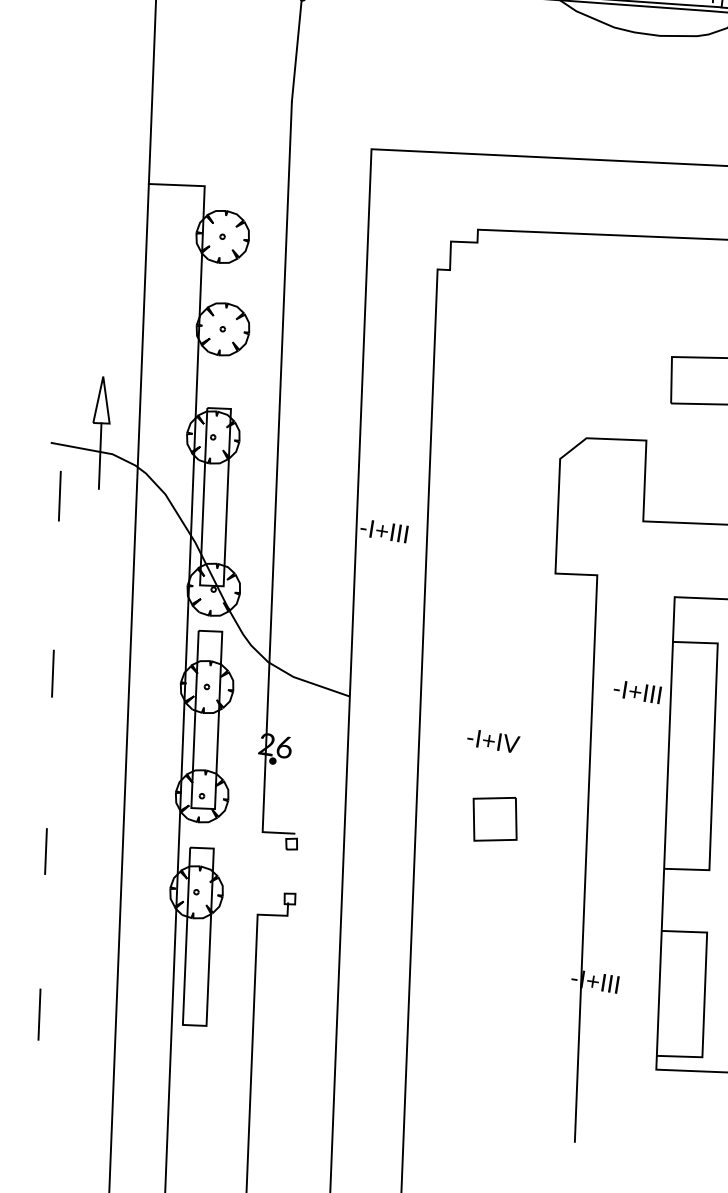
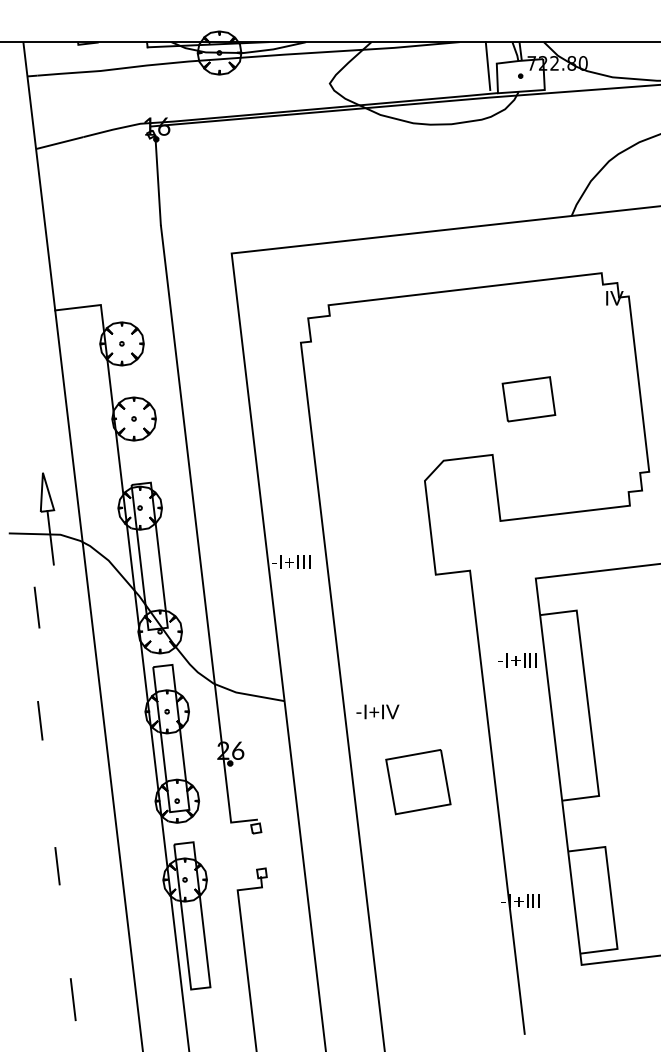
line: (59, 495) -> (36, 607), moved
text: (492, 740) -> (377, 711), moved
part: (495, 819) -> (418, 782), size x1.6

